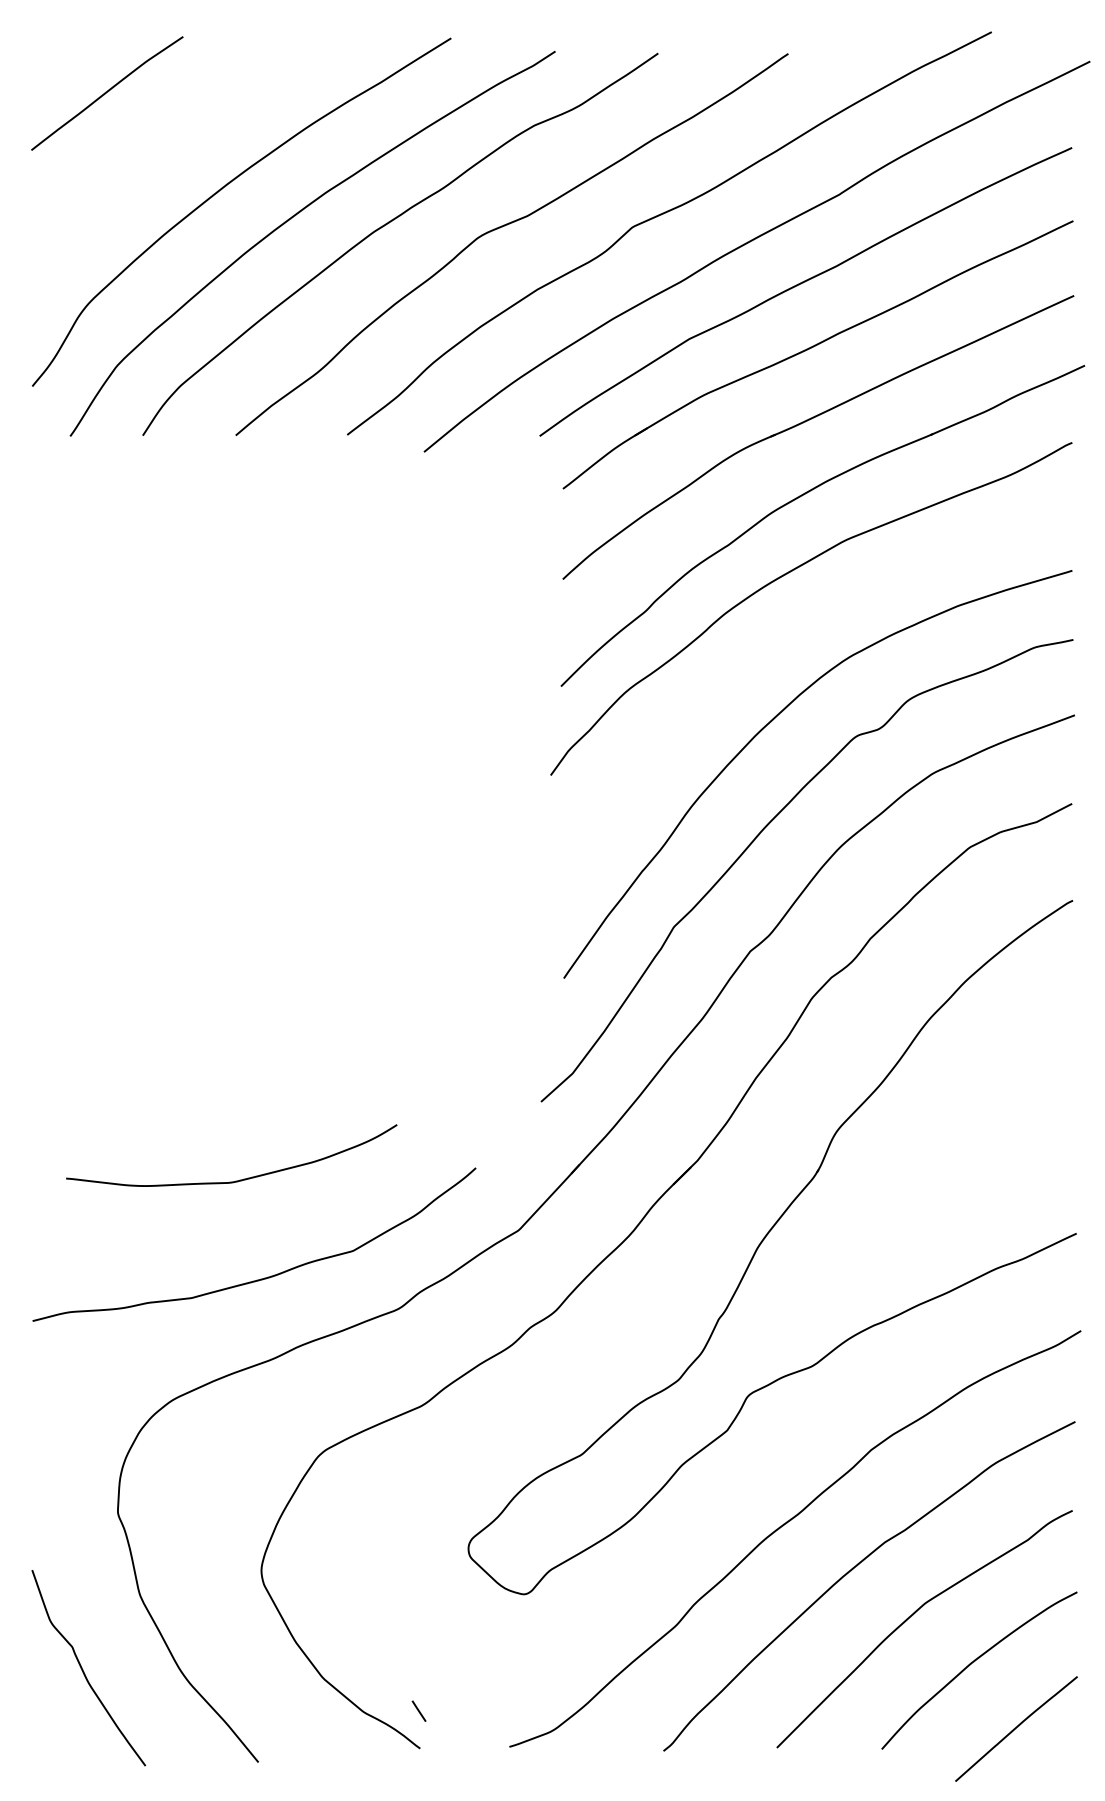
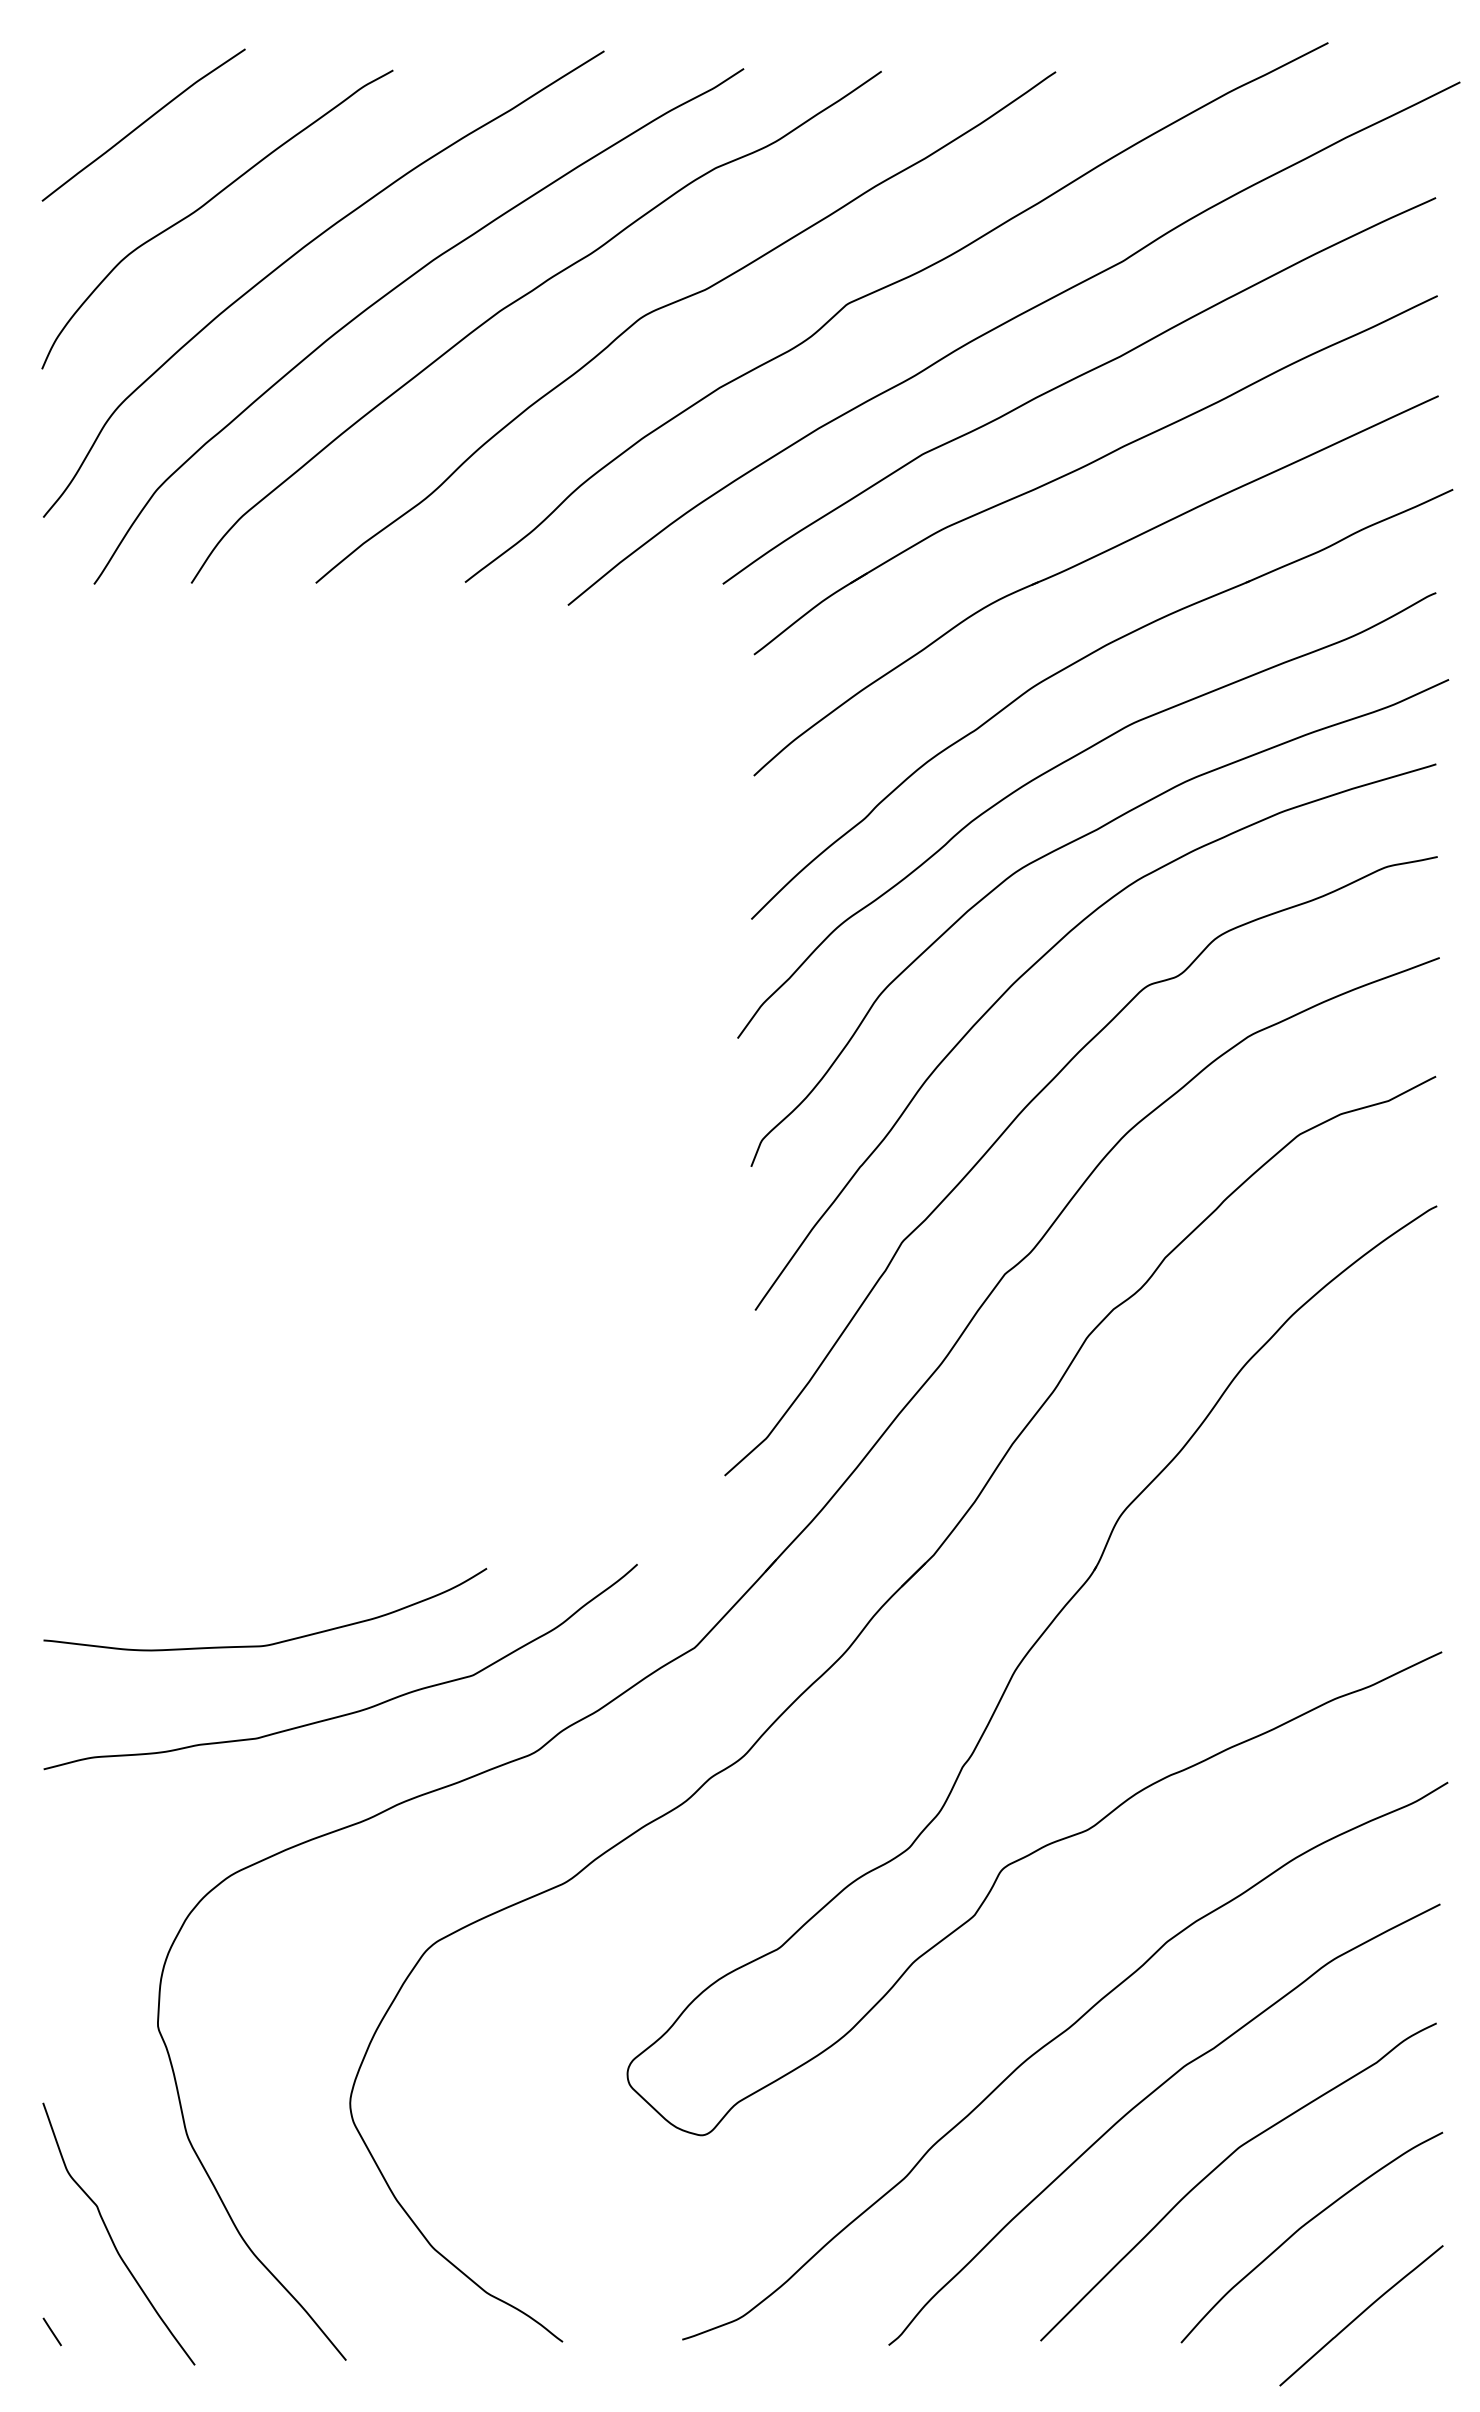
curve: (153, 153) -> (205, 205), added
curve: (792, 633) -> (1061, 848), added
curve: (238, 1180) -> (274, 1642), moved
line: (418, 1710) -> (51, 2331), moved

